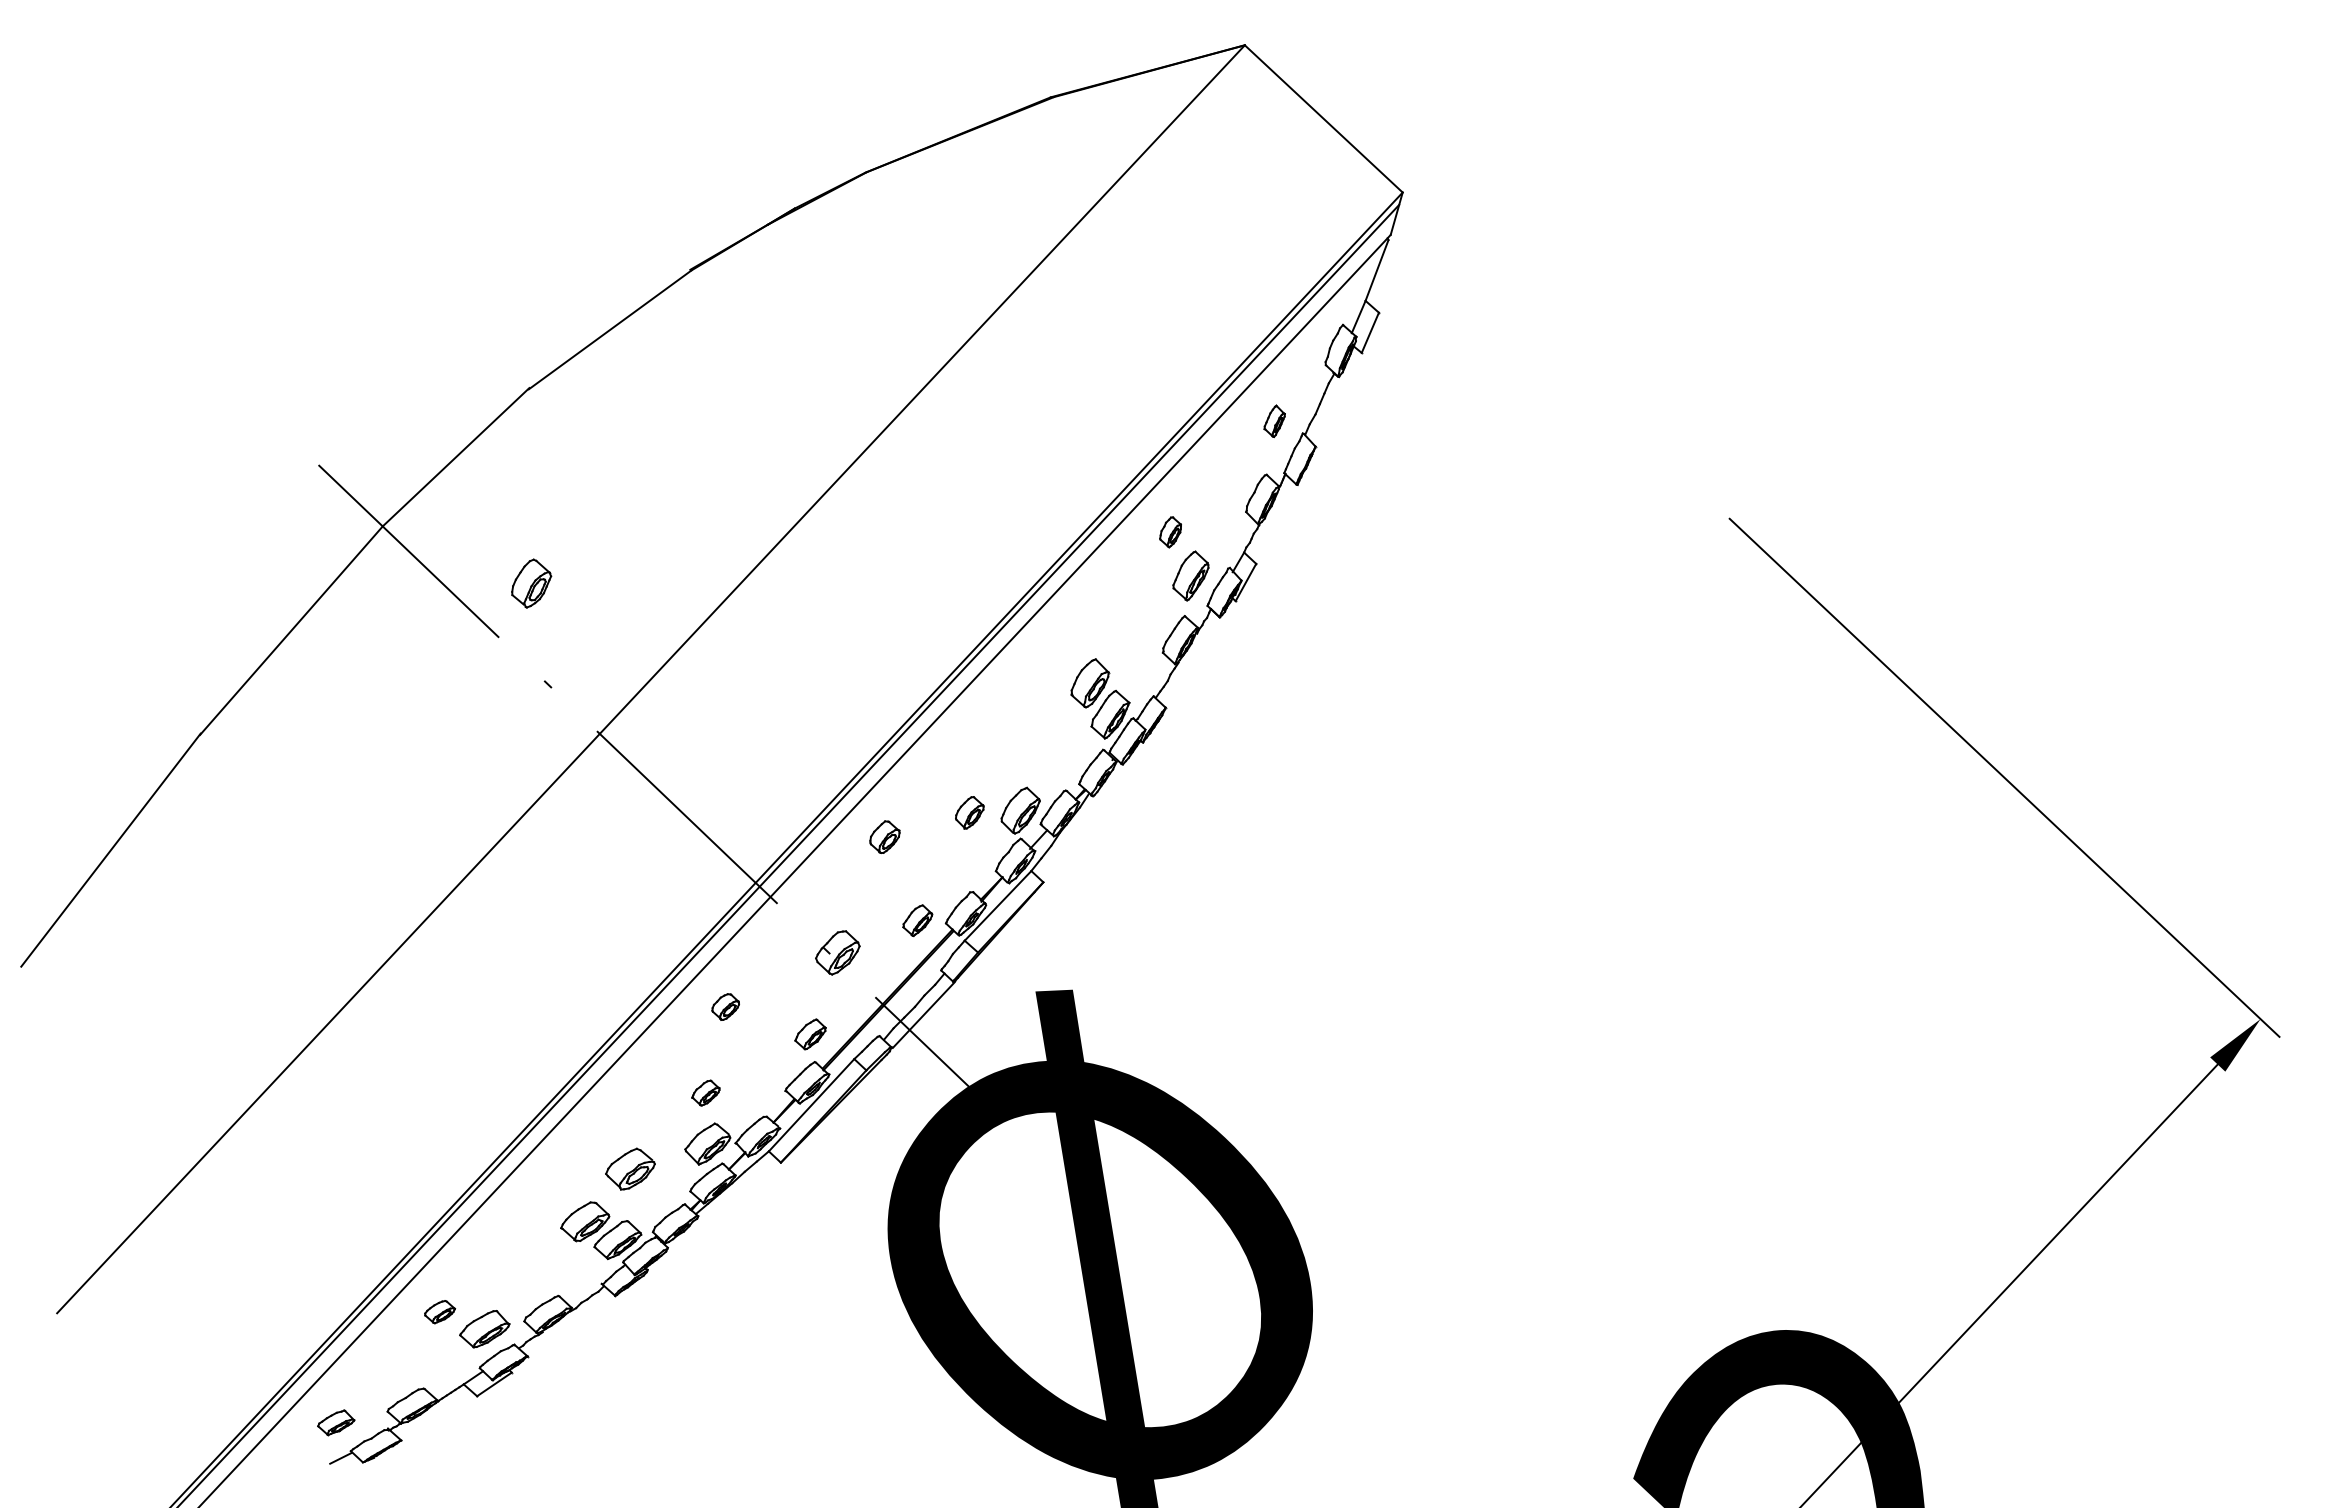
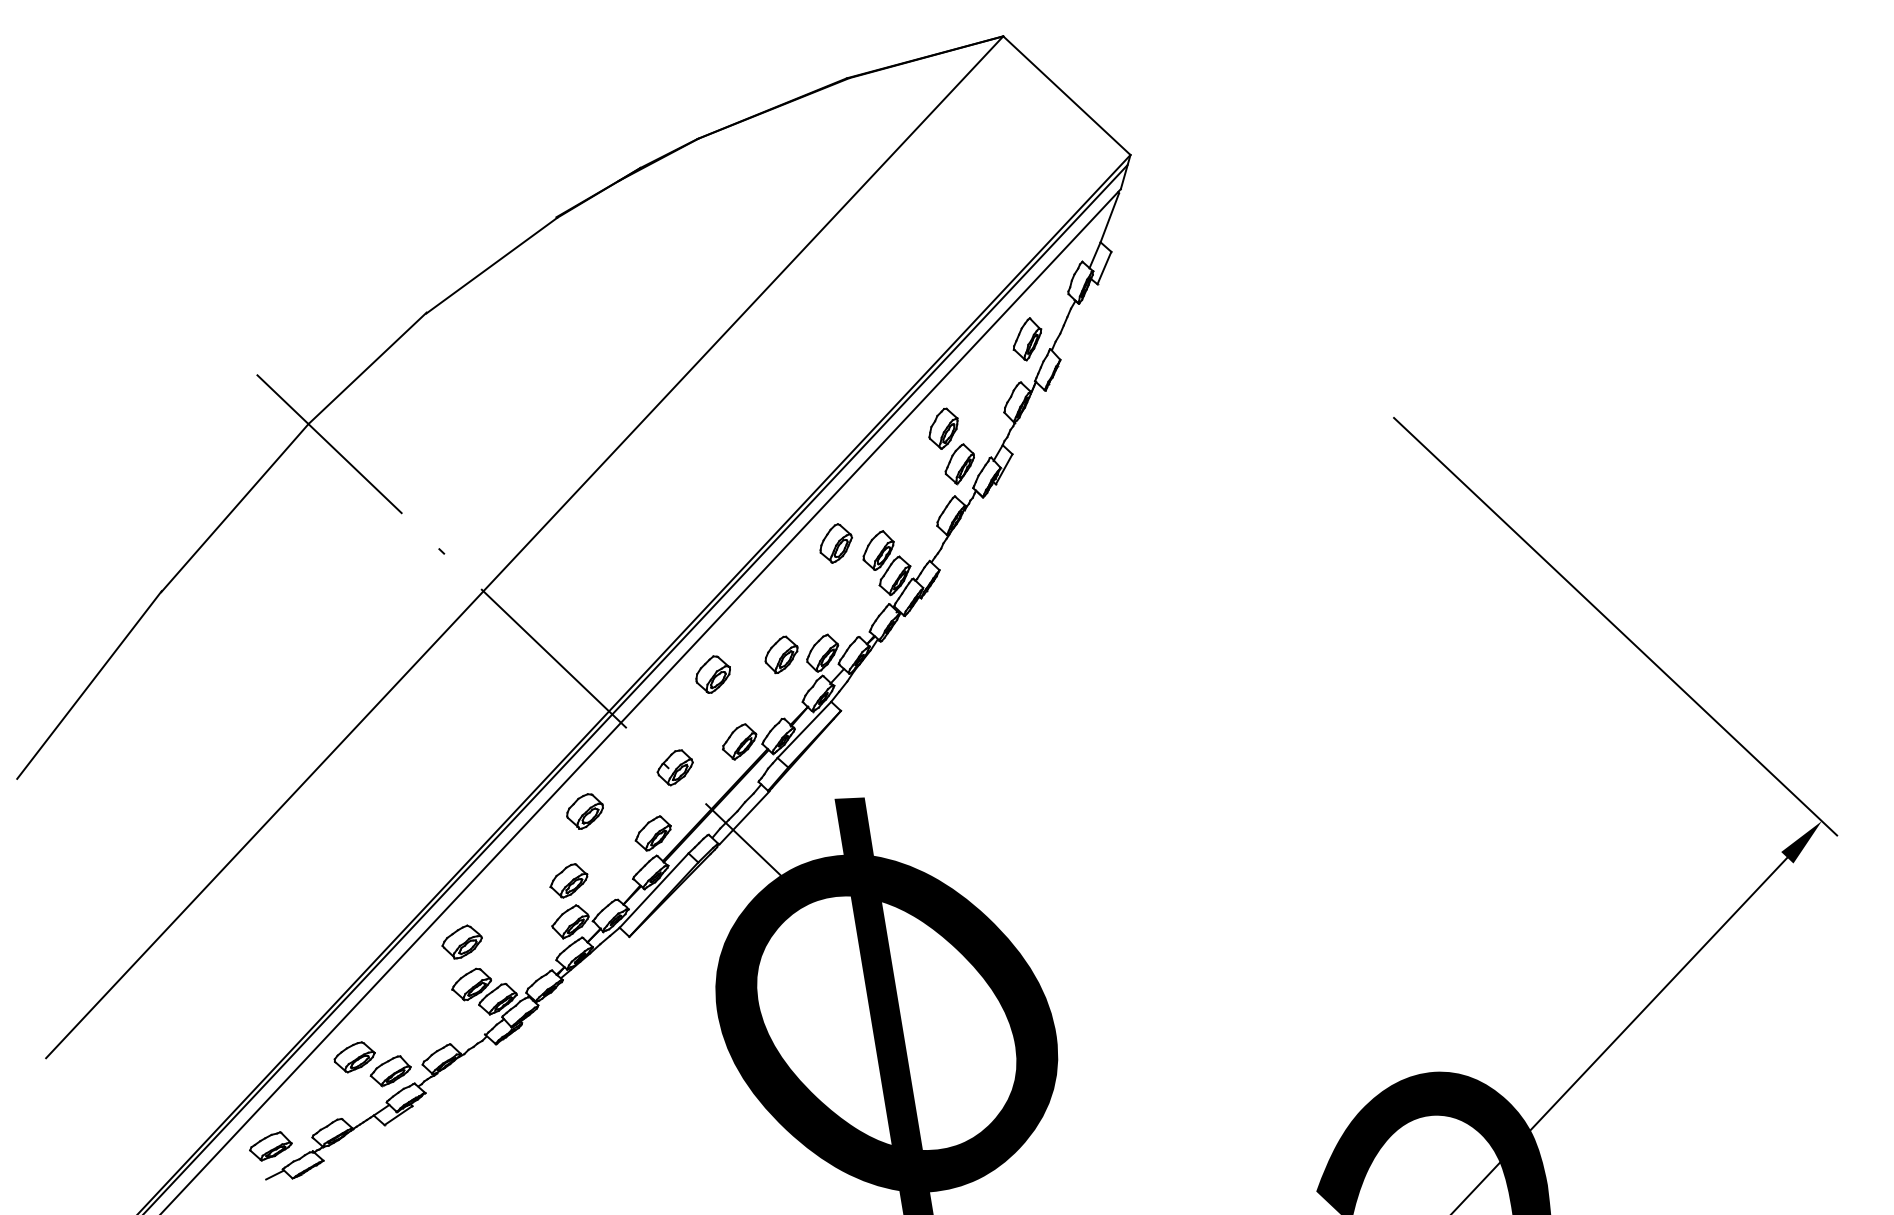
part: (1274, 421) -> (1027, 339), size x1.67
part: (1170, 532) -> (943, 428), size x1.67
part: (531, 583) -> (836, 543), moved
part: (969, 812) -> (781, 654), size x1.43
part: (884, 836) -> (712, 673), size x1.43
part: (917, 920) -> (739, 741), size x1.43
part: (725, 1006) -> (584, 810), size x1.67
part: (810, 1034) -> (653, 833), size x1.43
part: (705, 1092) -> (568, 880), size x1.67
part: (630, 1168) -> (462, 941), moved
part: (439, 1311) -> (354, 1056), size x1.67
part: (336, 1422) -> (271, 1146), size x1.43

